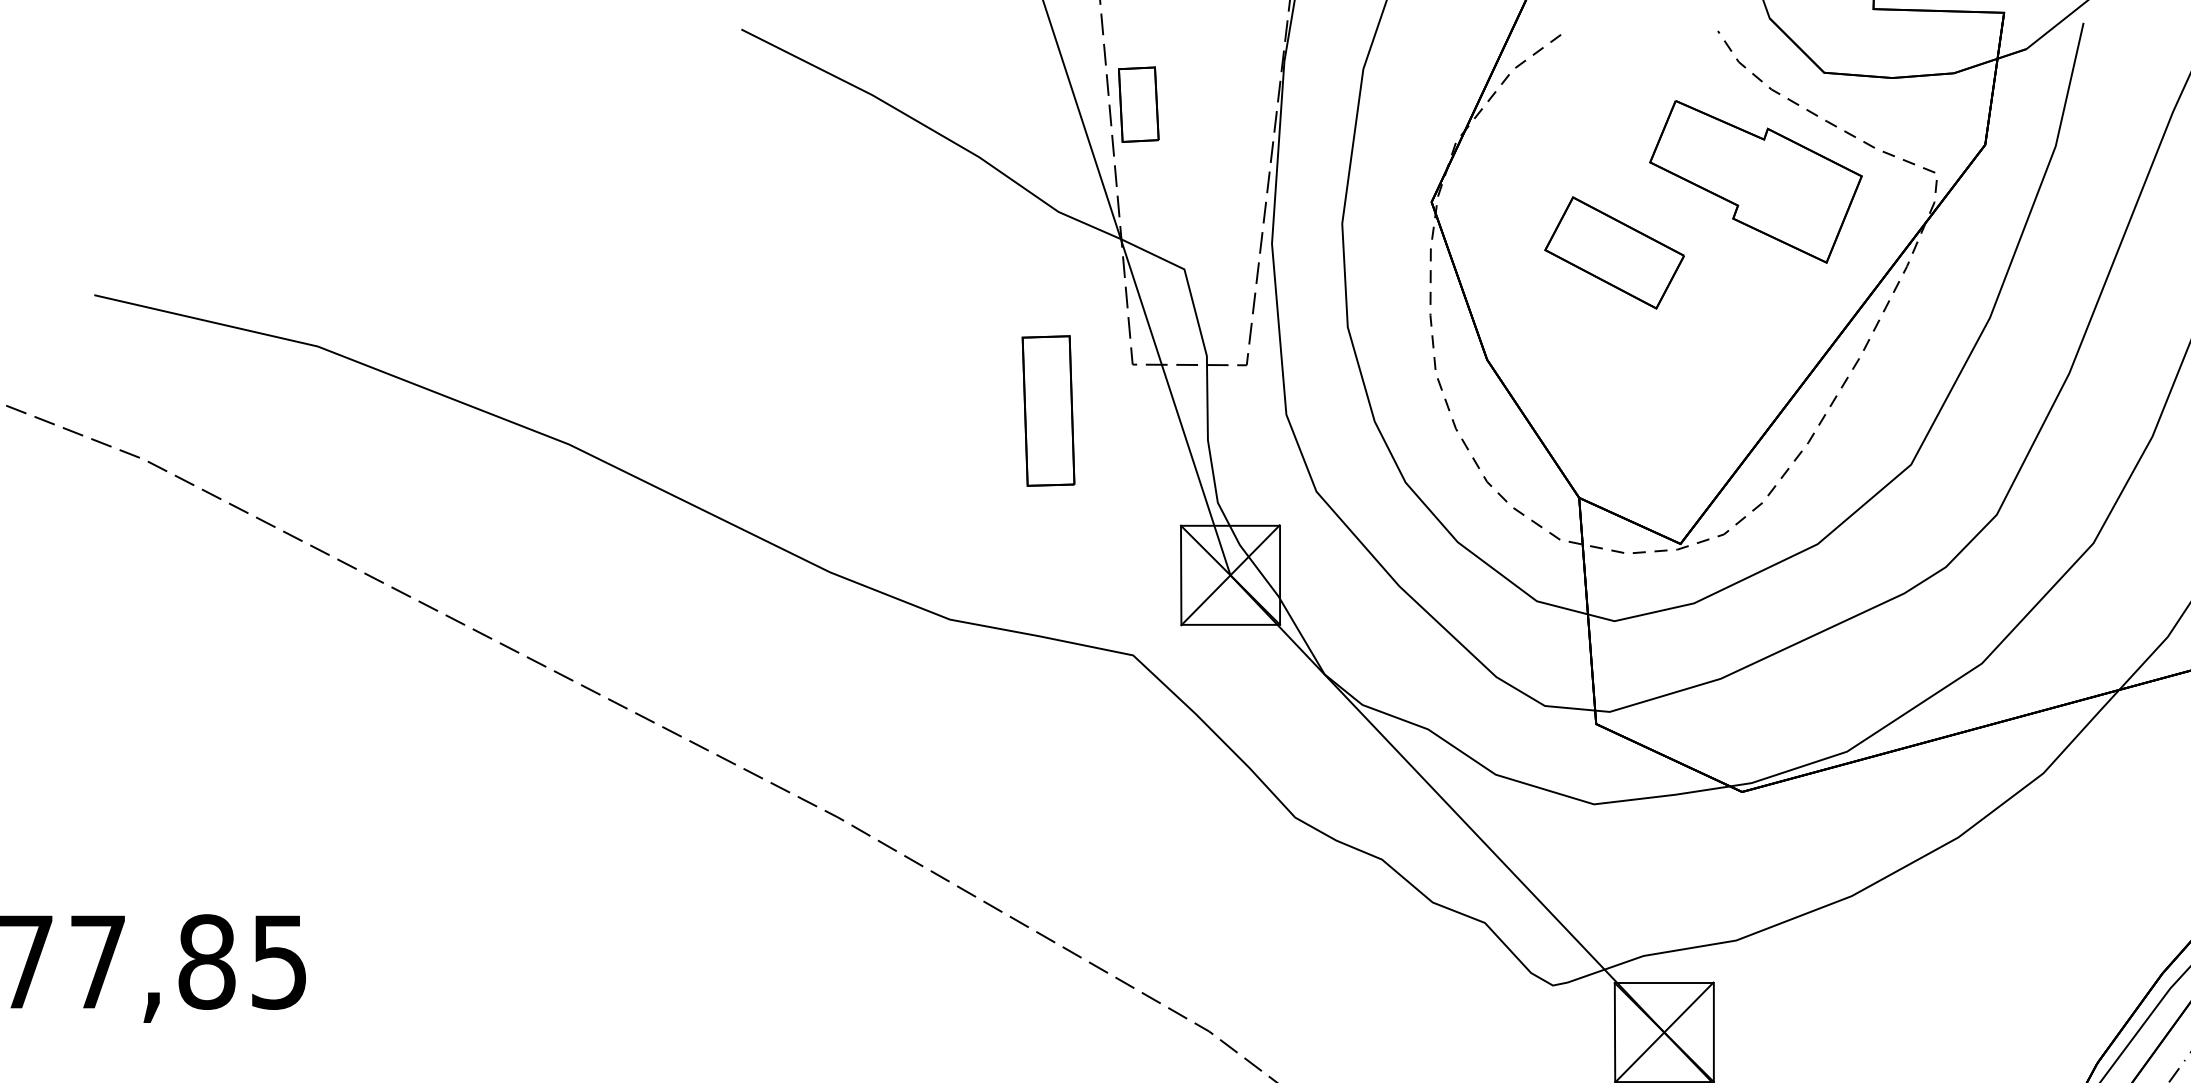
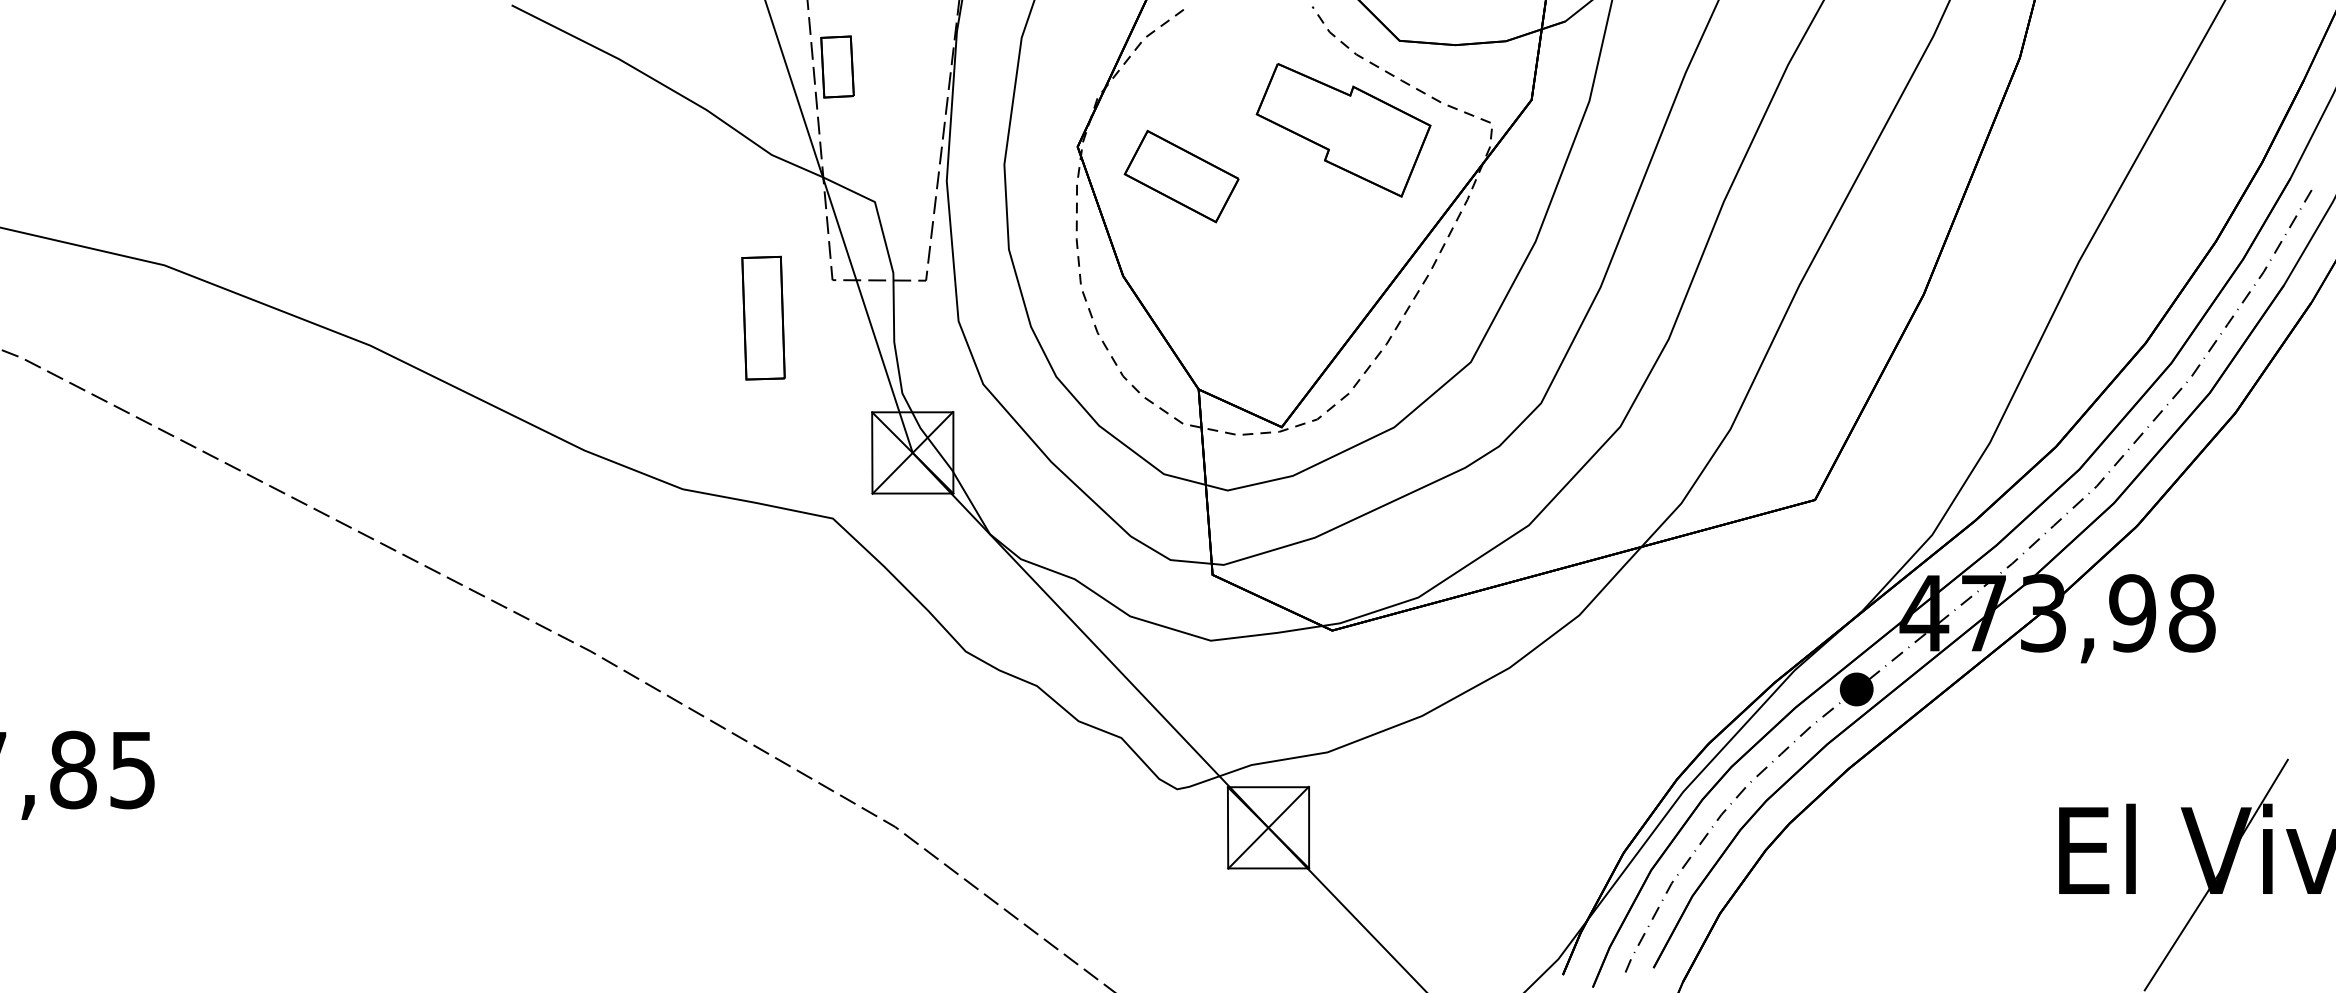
part: (1614, 252) -> (1181, 176), moved

